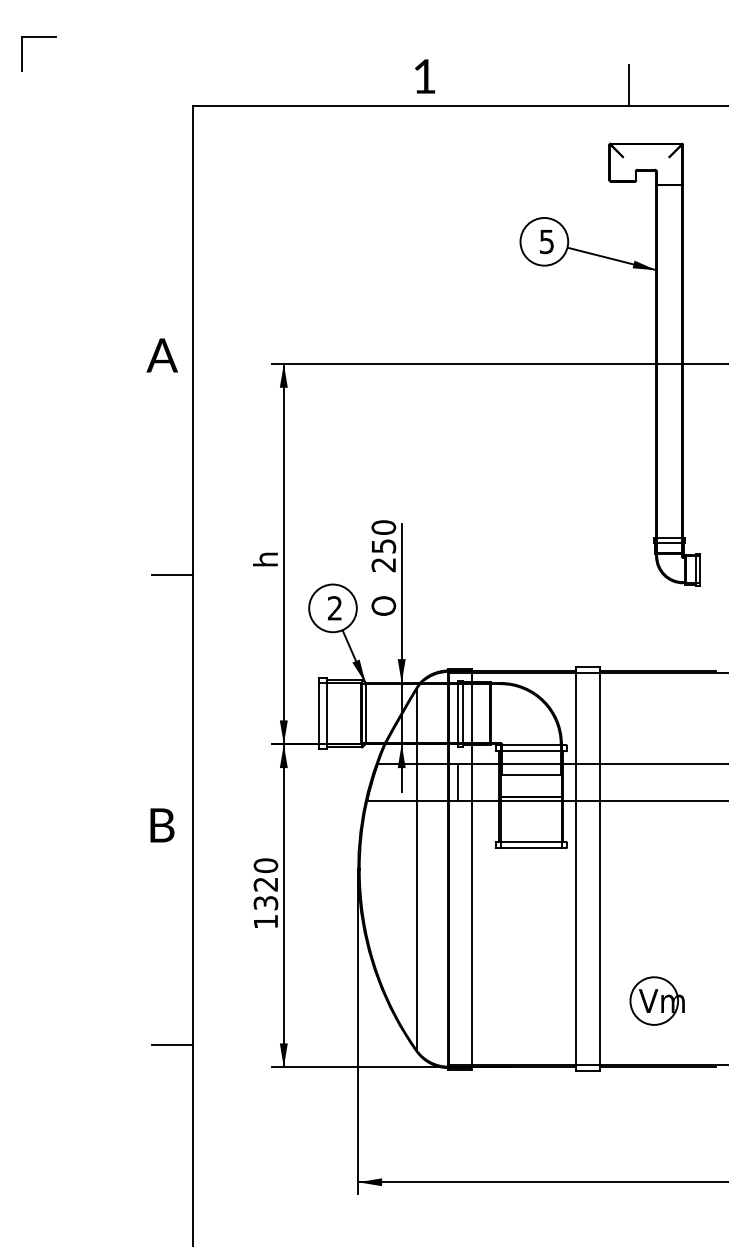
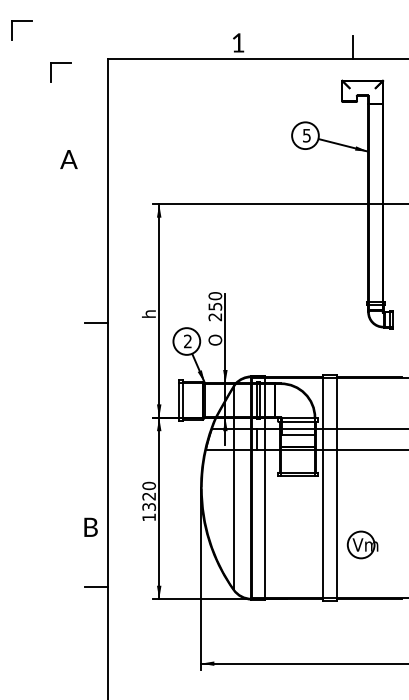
part: (107, 113) -> (60, 63), added
text: (161, 355) -> (68, 159), moved
text: (161, 823) -> (90, 526), moved
part: (656, 1000) -> (362, 544), moved

